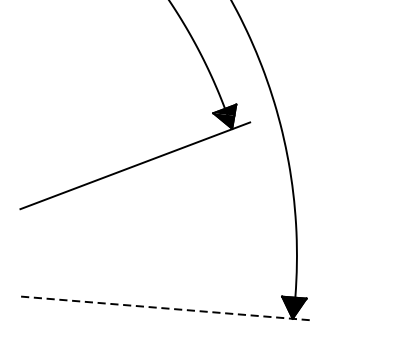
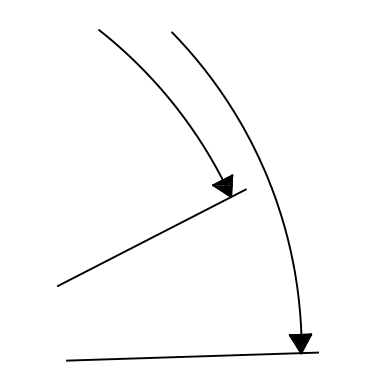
line: (166, 308) -> (192, 356), dashed -> solid

